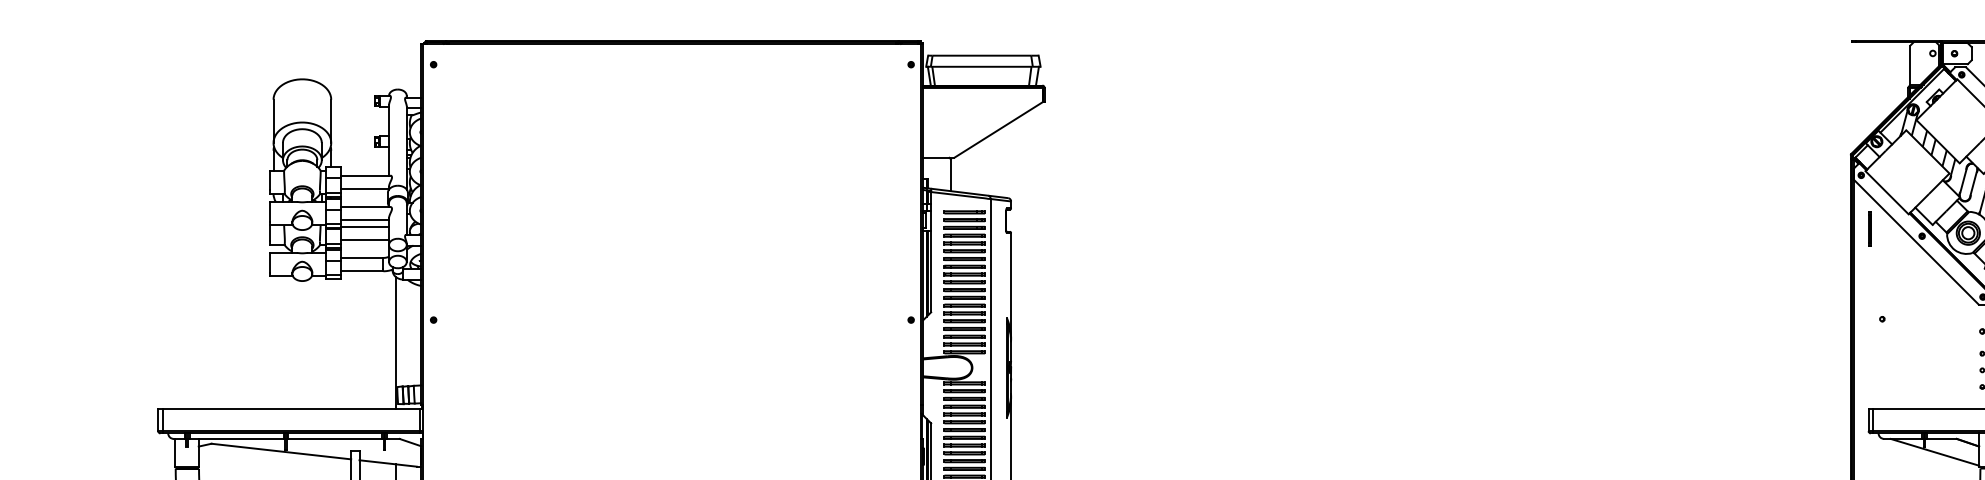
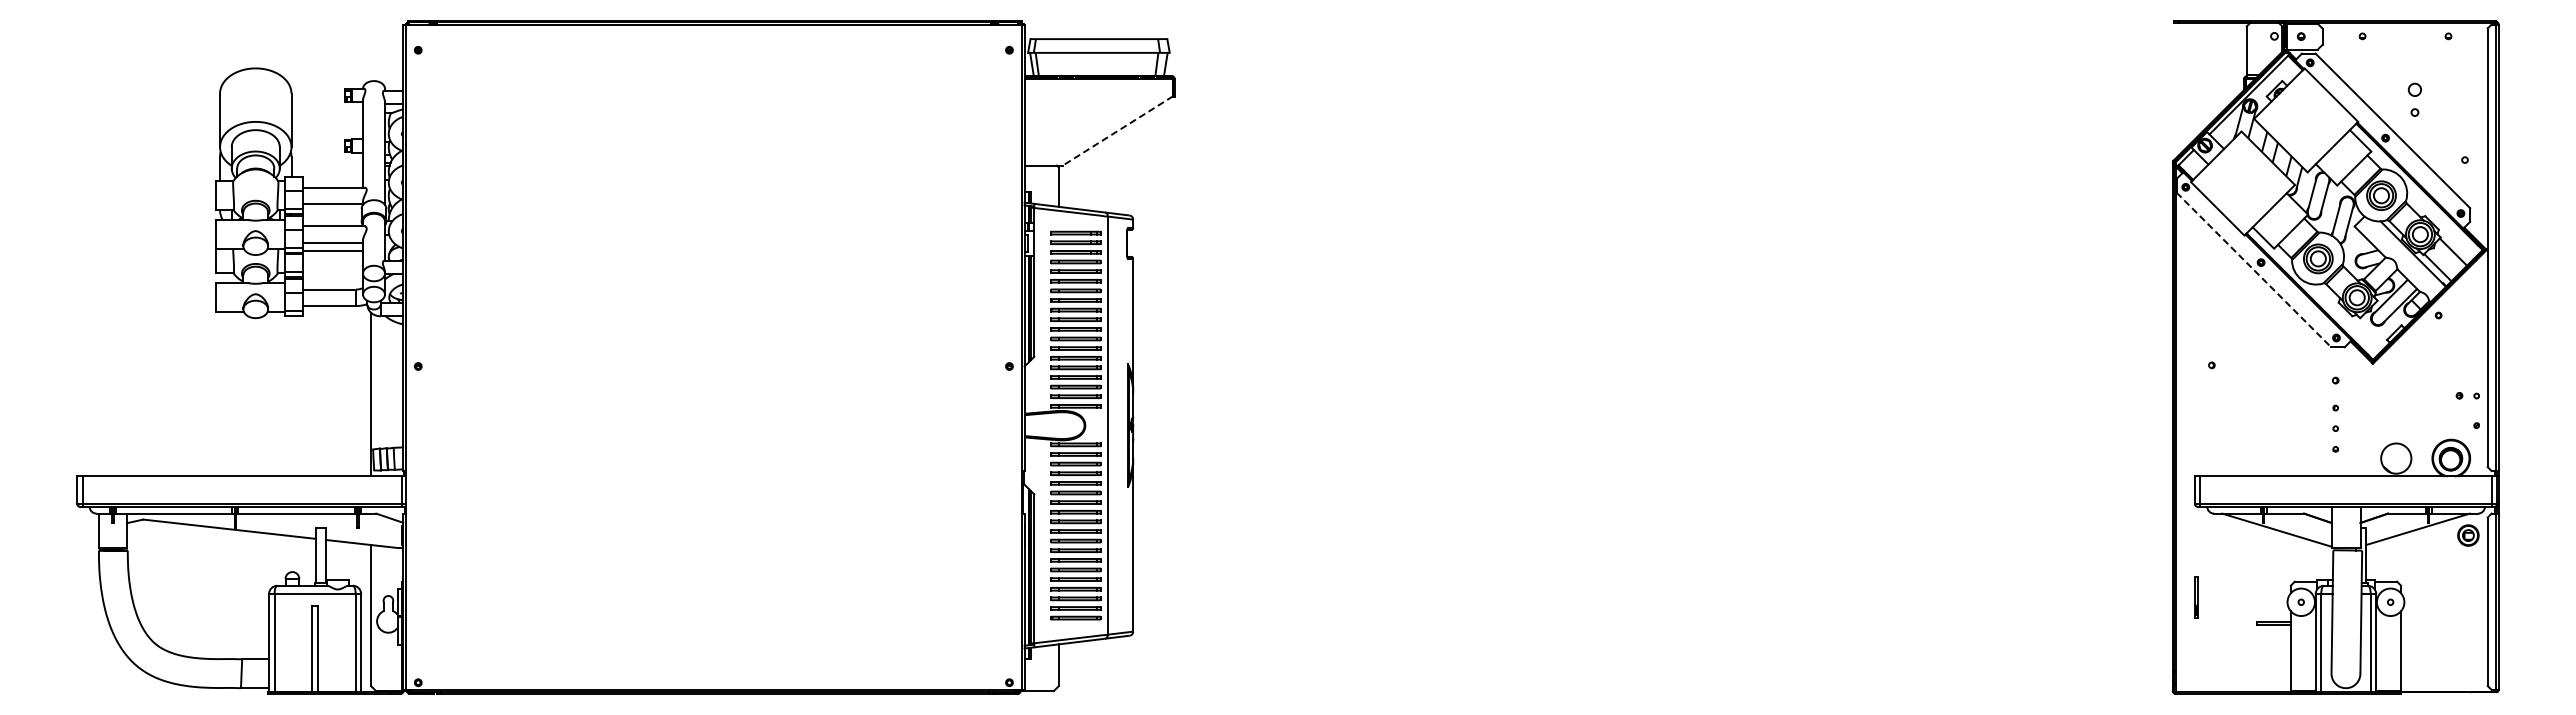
line: (998, 130) -> (1117, 131), solid -> dashed
line: (1869, 228) -> (2196, 253), removed
line: (365, 240) -> (333, 267), removed
line: (1916, 242) -> (2254, 270), solid -> dashed

